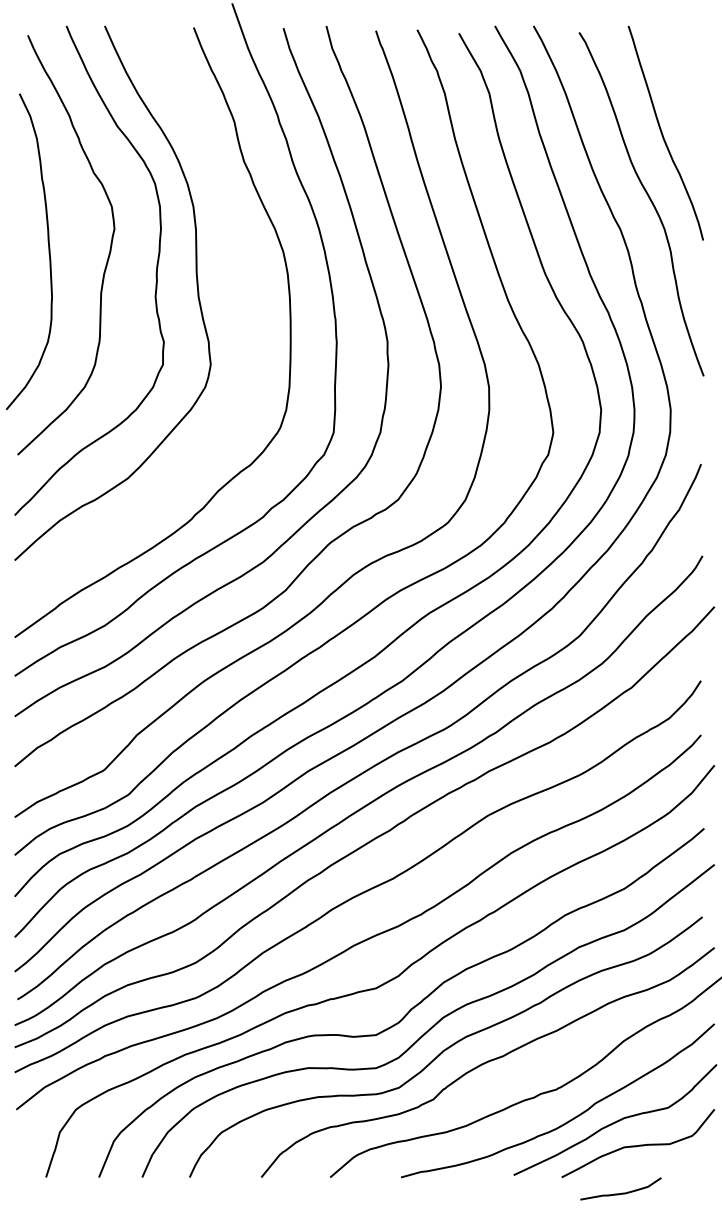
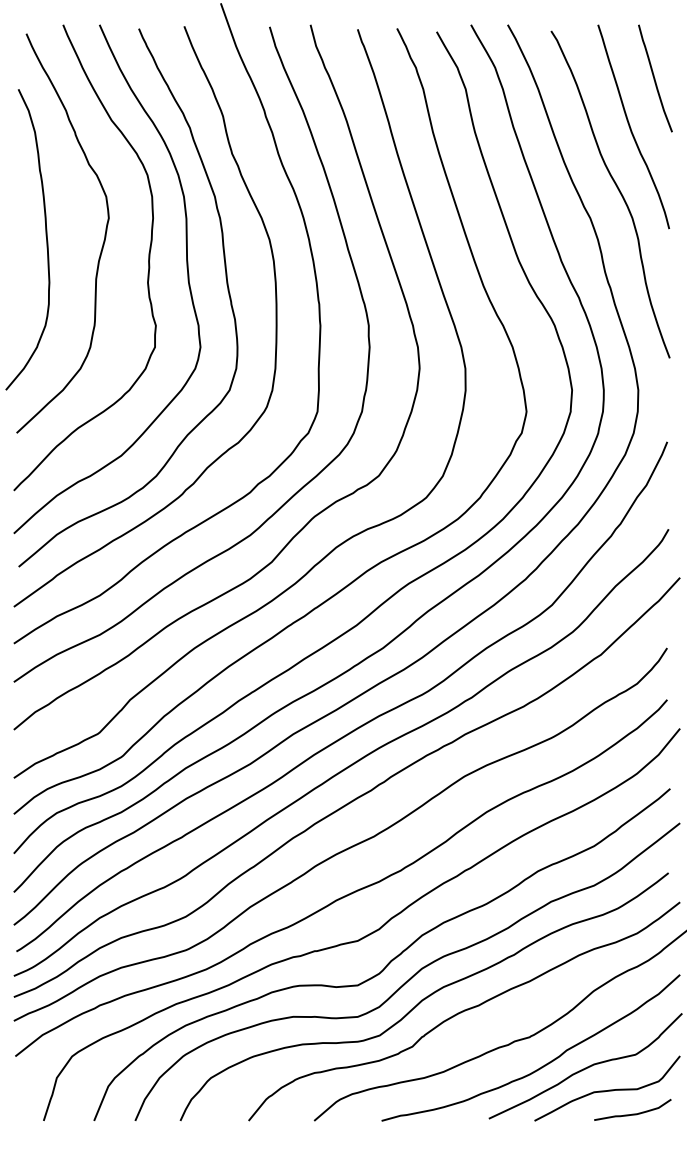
curve: (688, 81) -> (655, 77), added
curve: (237, 295) -> (225, 281), added
curve: (622, 1192) -> (634, 1113), moved

